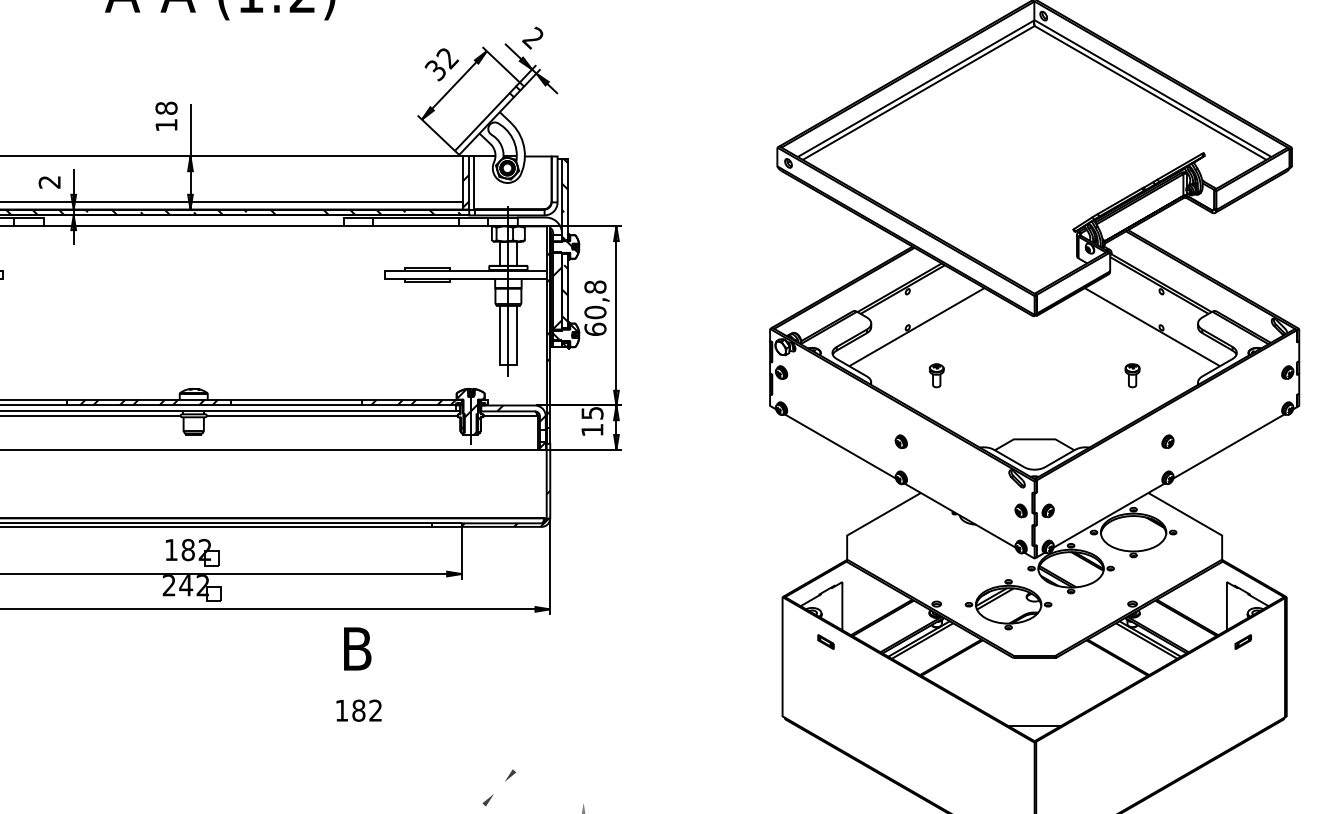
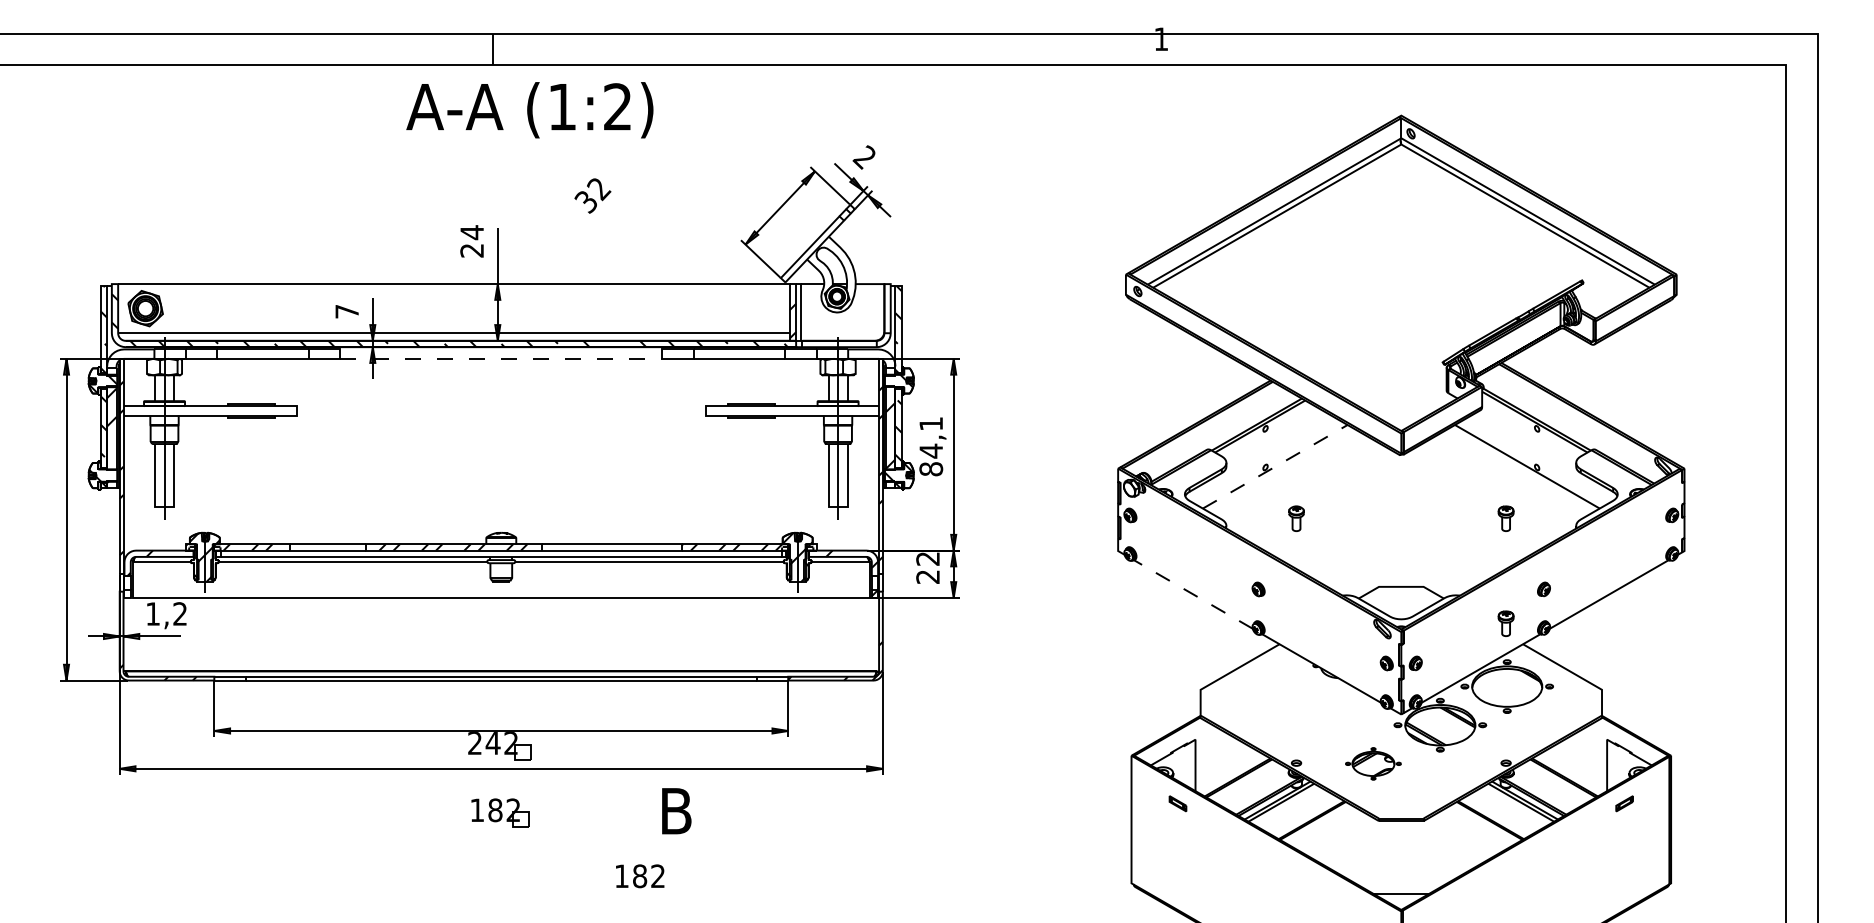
text: (441, 64) -> (592, 195), moved
text: (166, 116) -> (472, 241), 18 -> 24
text: (49, 182) -> (346, 311), 2 -> 7
line: (193, 226) -> (501, 358), solid -> dashed
text: (595, 308) -> (931, 446), 60,8 -> 84,1
line: (917, 326) -> (1275, 466), solid -> dashed
text: (591, 421) -> (927, 567), 15 -> 22
line: (840, 446) -> (1193, 594), solid -> dashed
part: (1131, 473) -> (1505, 623), added
part: (193, 552) -> (500, 812), moved
part: (1008, 604) -> (1373, 763), size x0.6
text: (359, 710) -> (640, 876), moved

